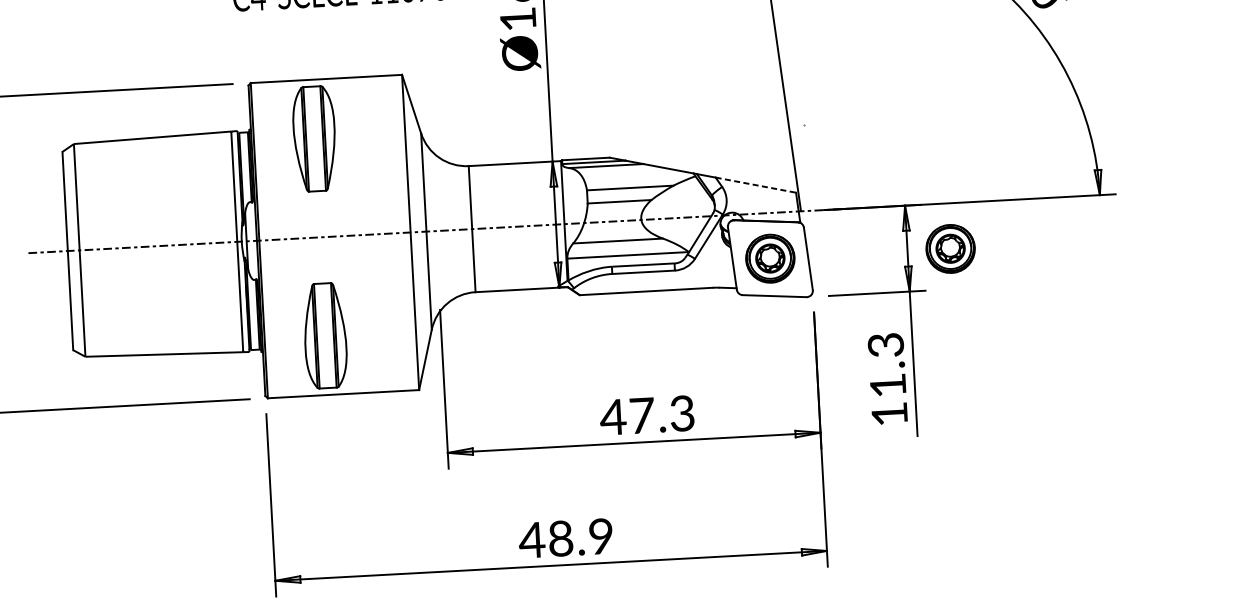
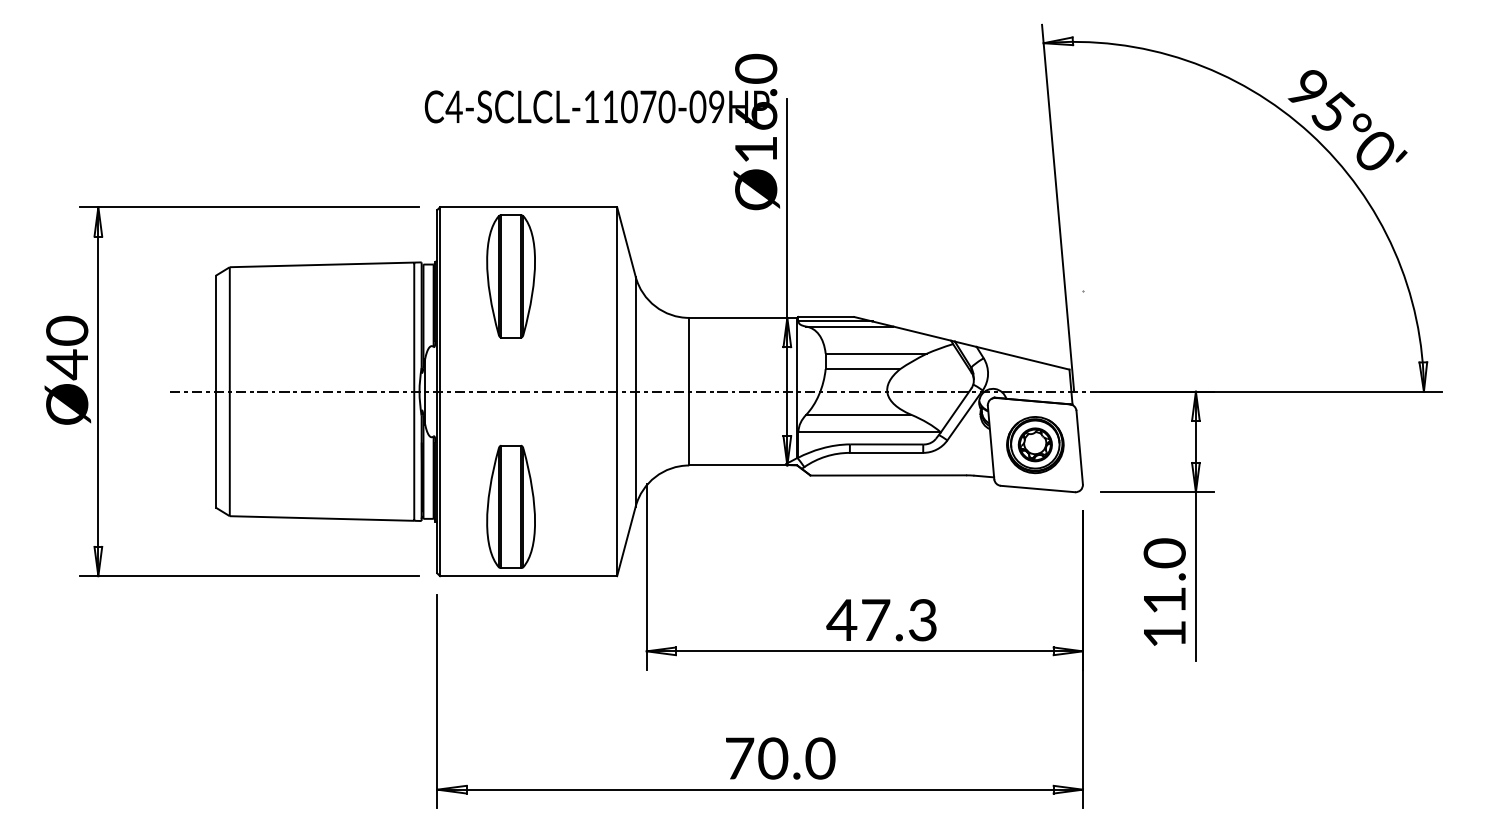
line: (756, 185) -> (1023, 358), dashed -> solid
part: (950, 249) -> (1246, 445), removed
text: (885, 345) -> (1164, 553), 11.3 -> 11.0
text: (566, 538) -> (779, 758), 48.9 -> 70.0

